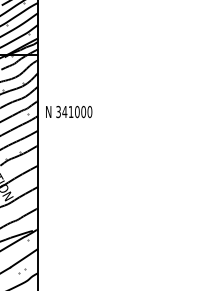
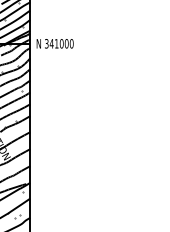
text: (69, 112) -> (55, 44), moved

